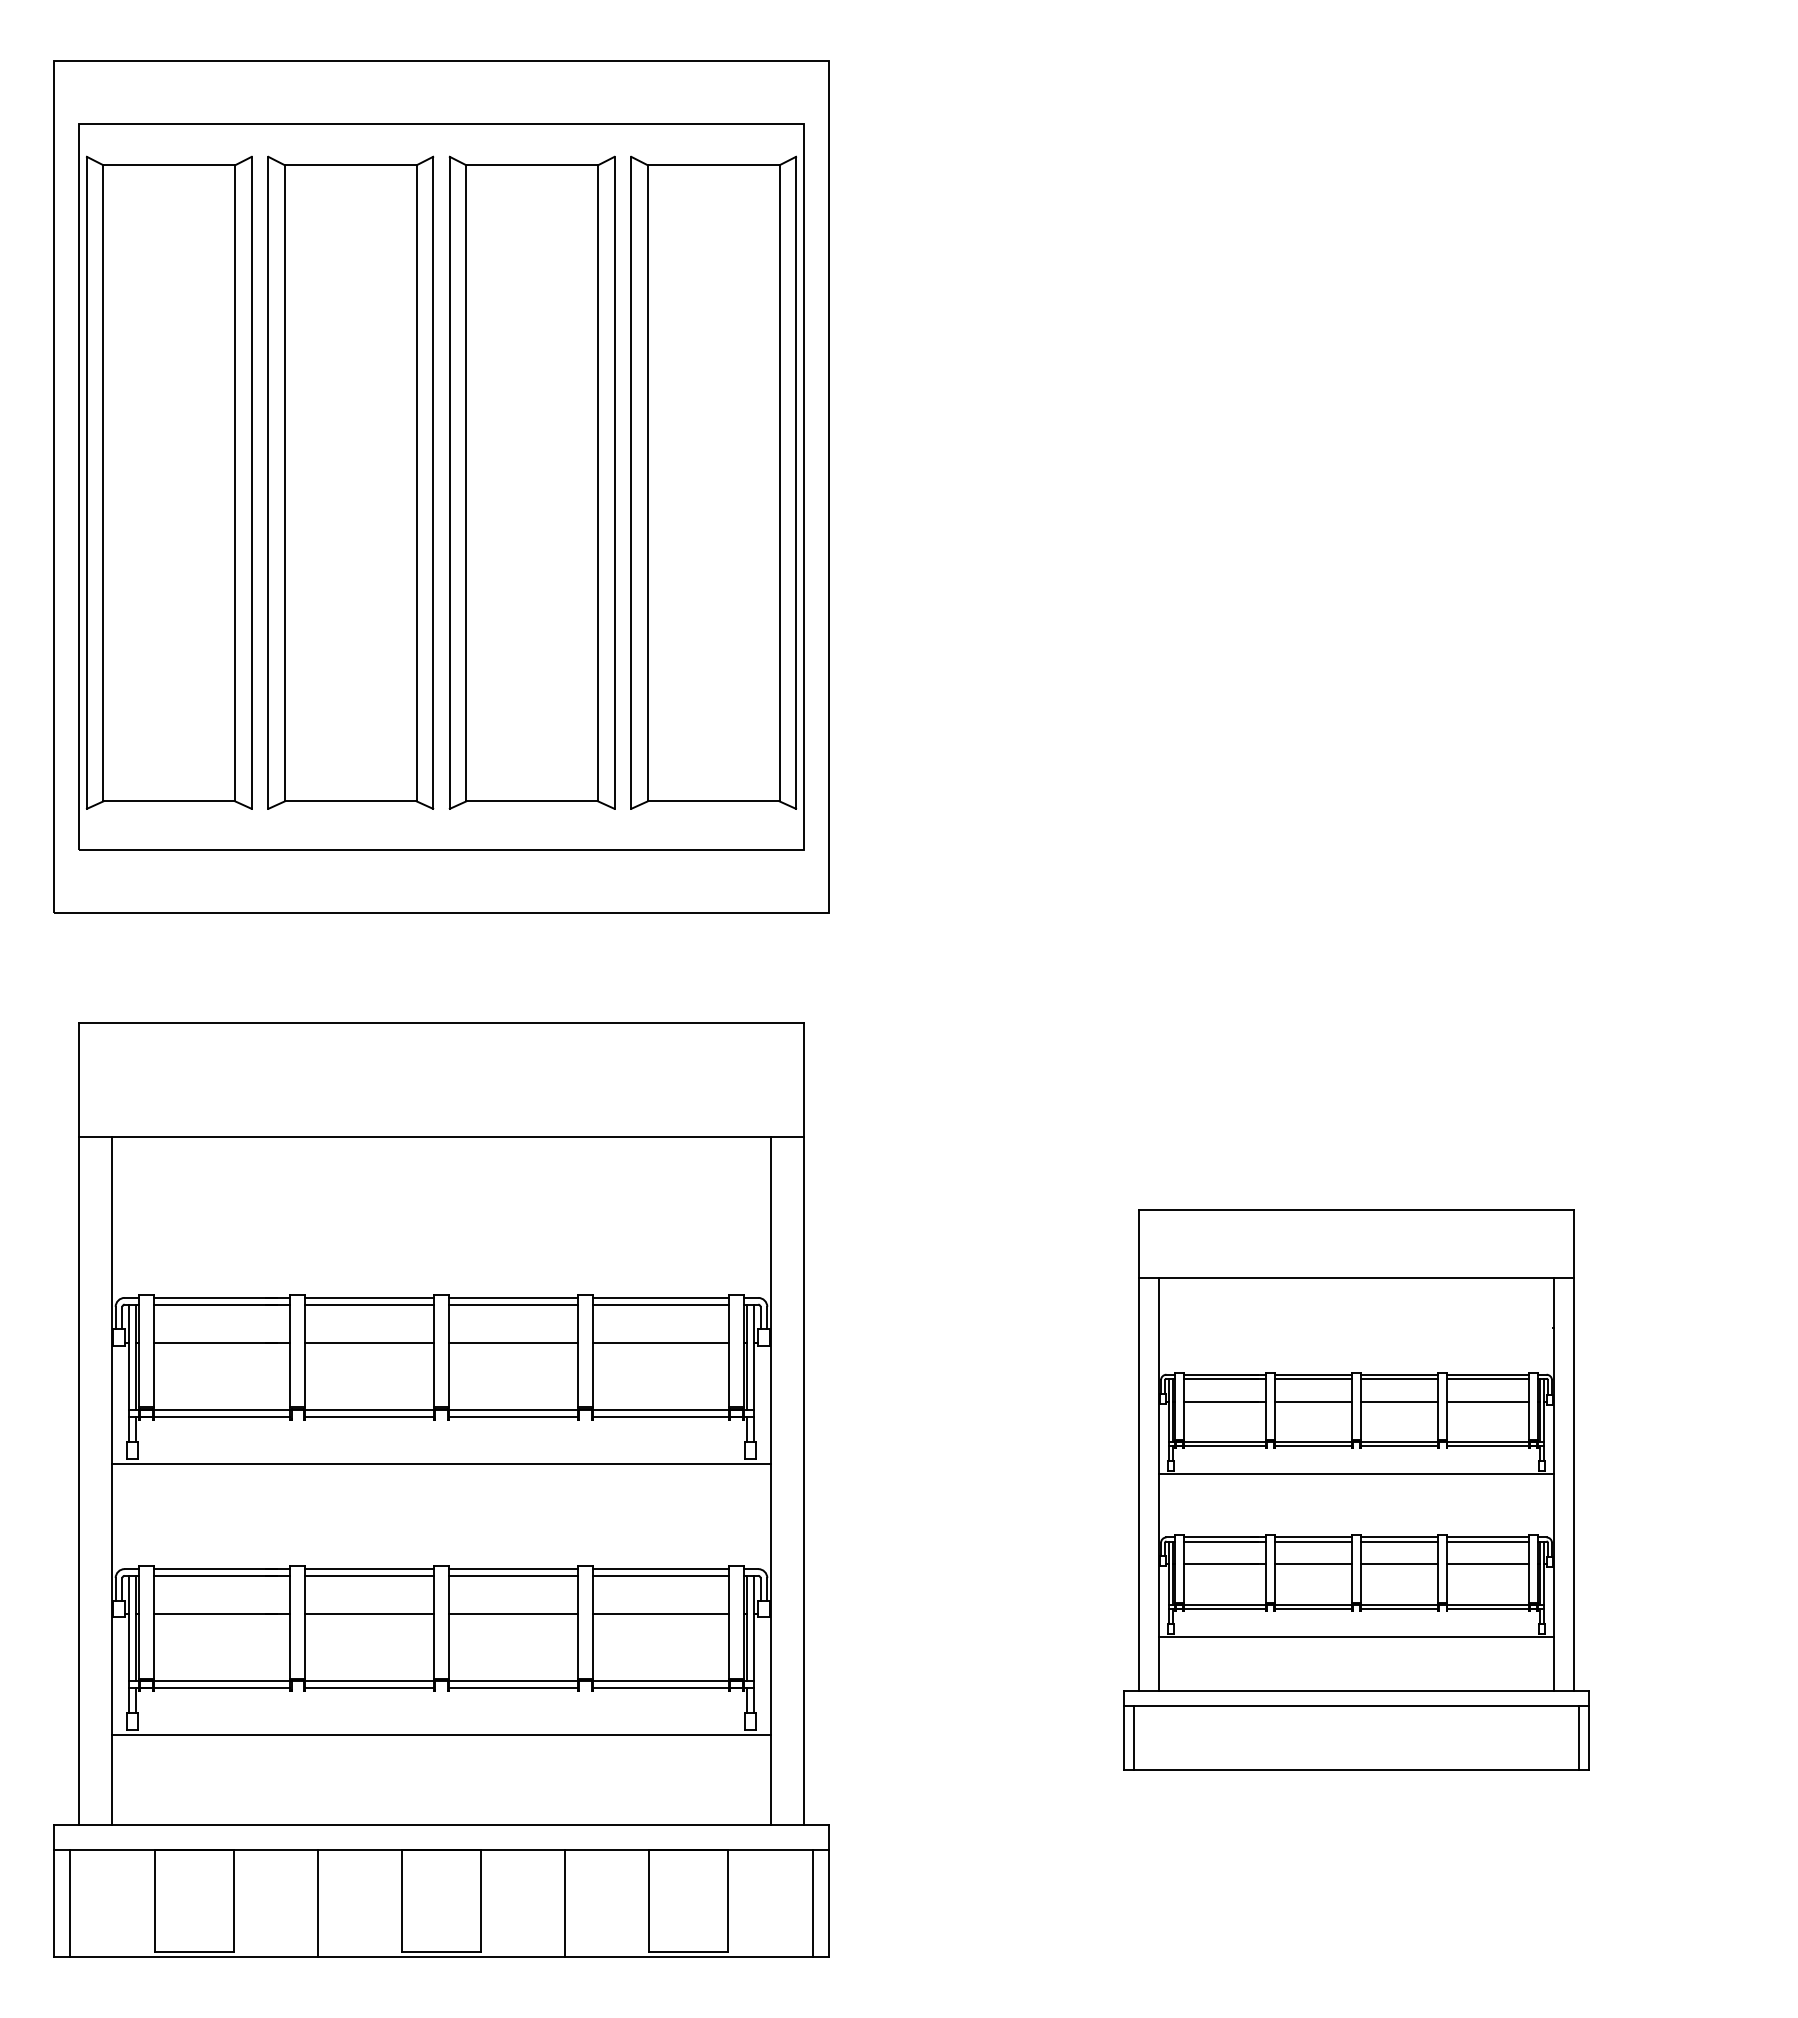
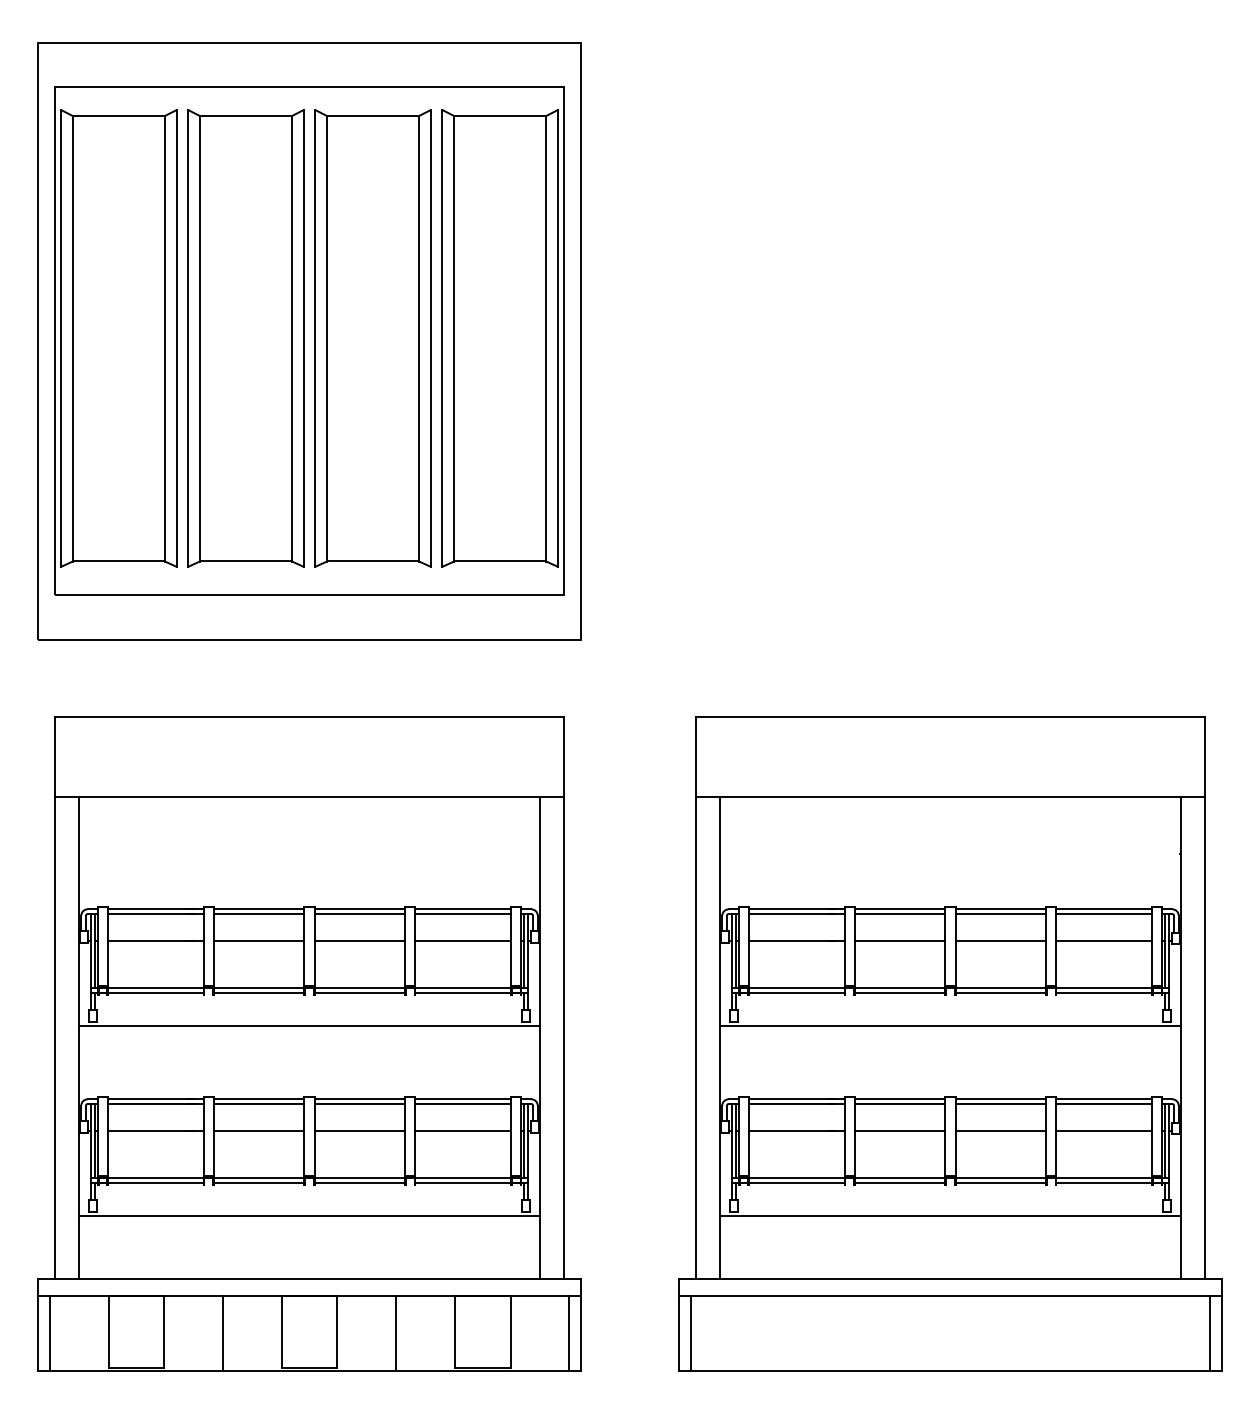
part: (1356, 1489) -> (950, 1043), size x1.67

